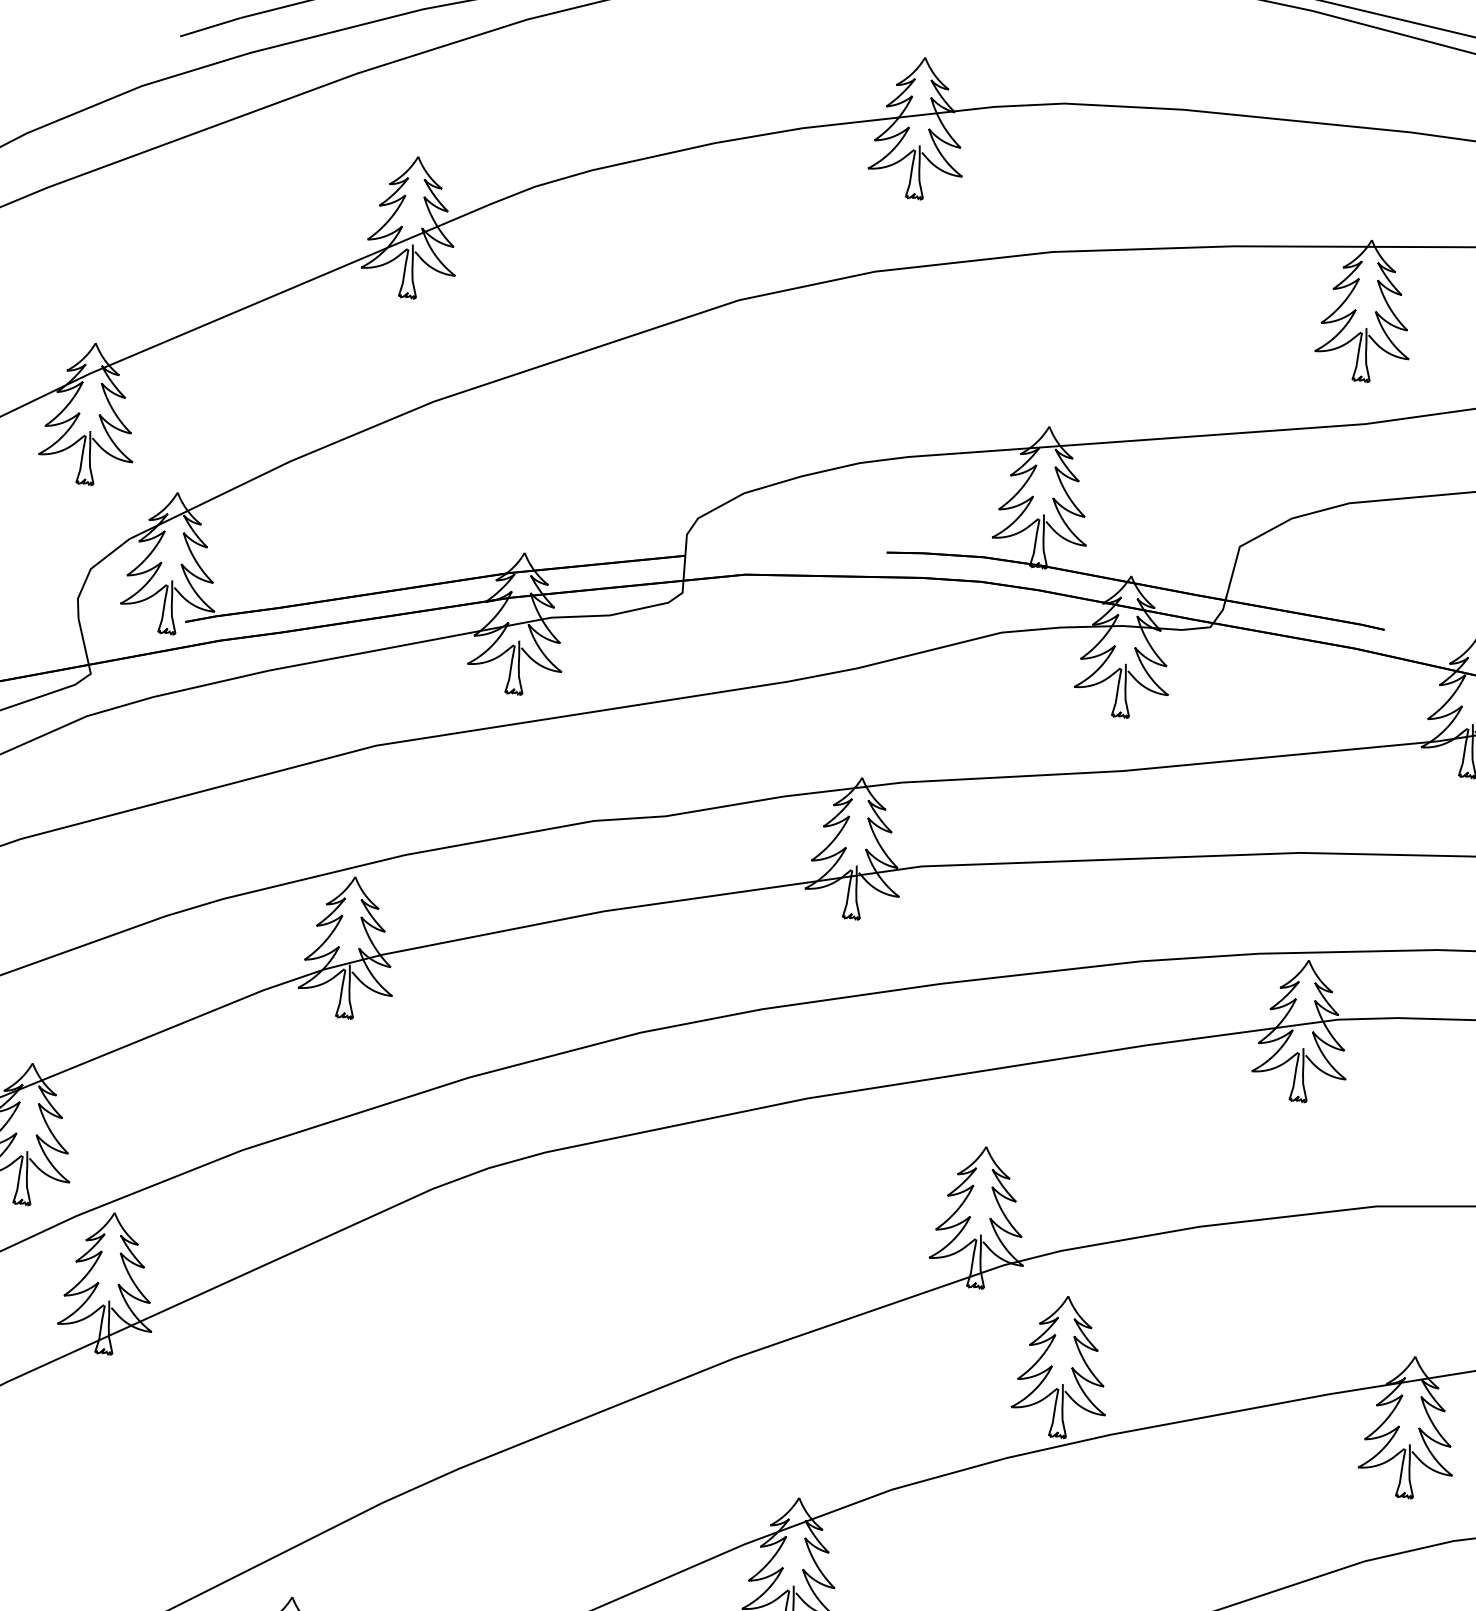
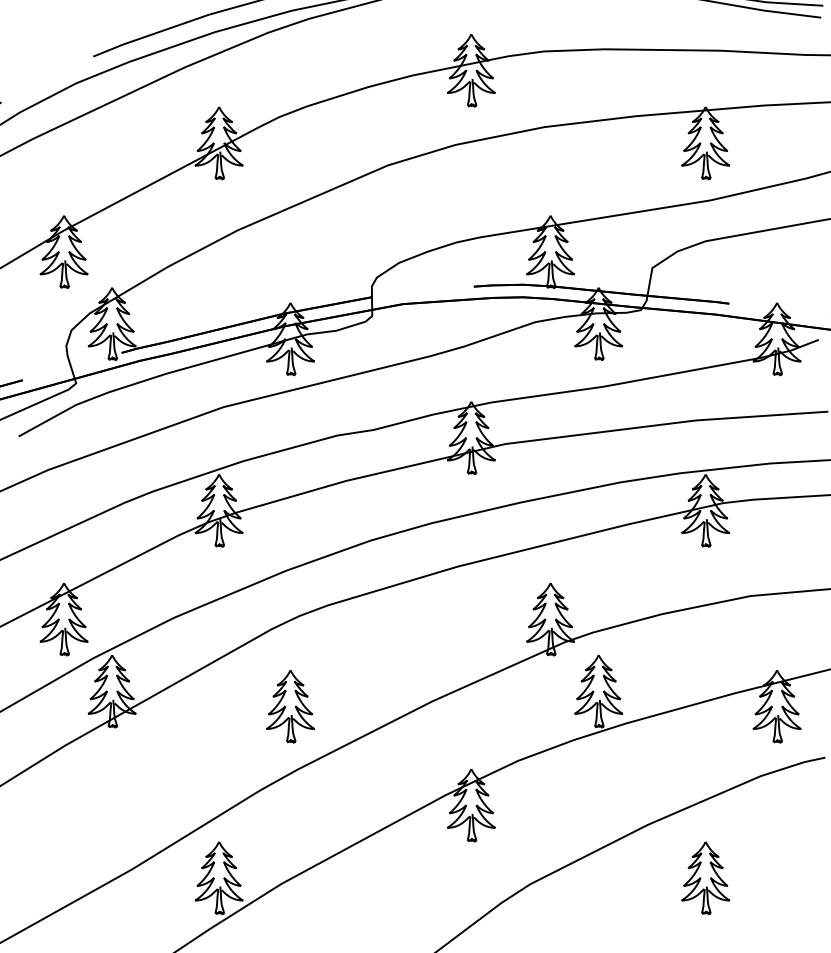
part: (455, 1344) -> (290, 706), added

